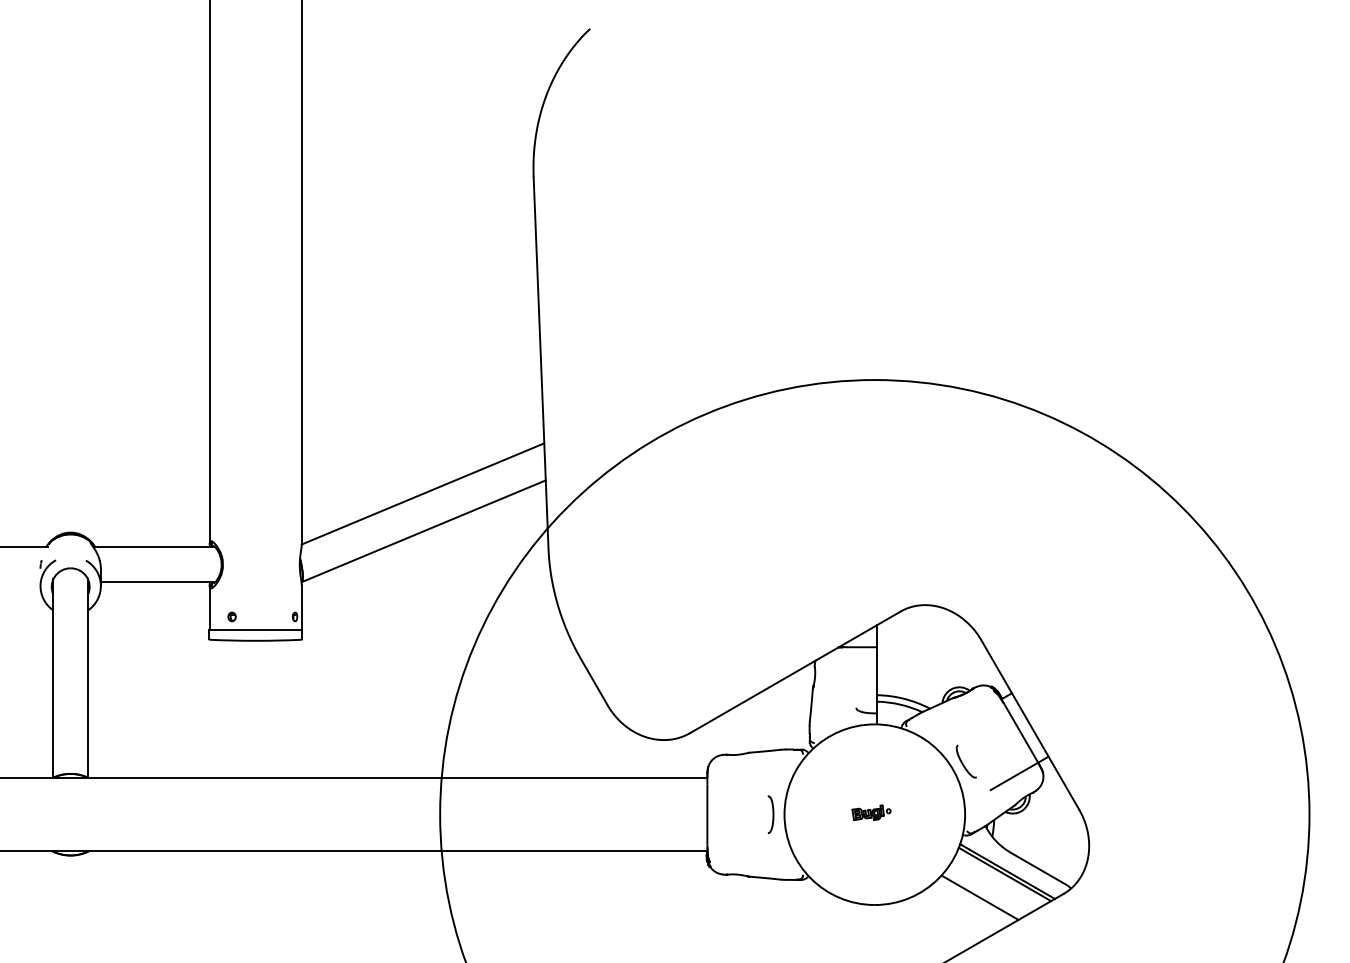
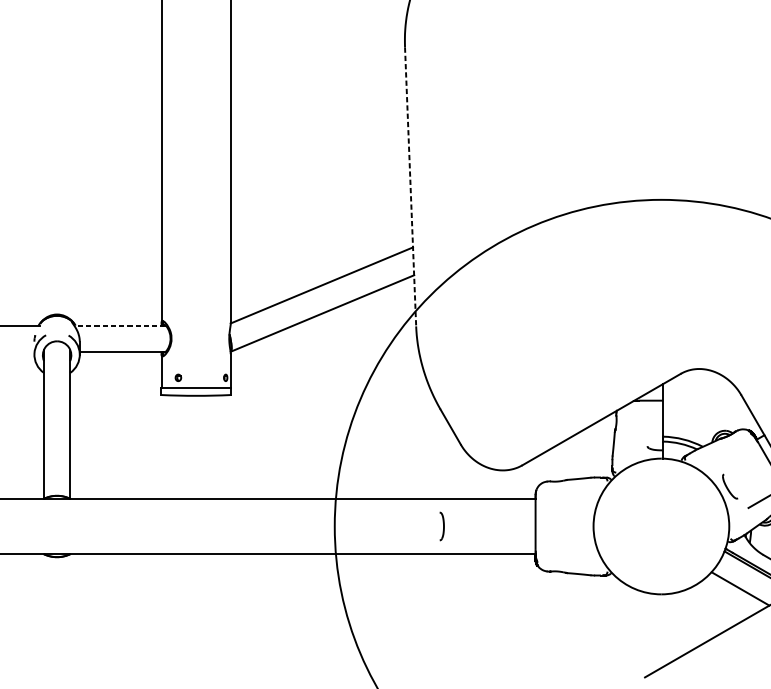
line: (541, 362) -> (410, 186), solid -> dashed
line: (155, 547) -> (120, 325), solid -> dashed
part: (871, 812) -> (658, 524), removed
part: (770, 814) -> (441, 526), moved

